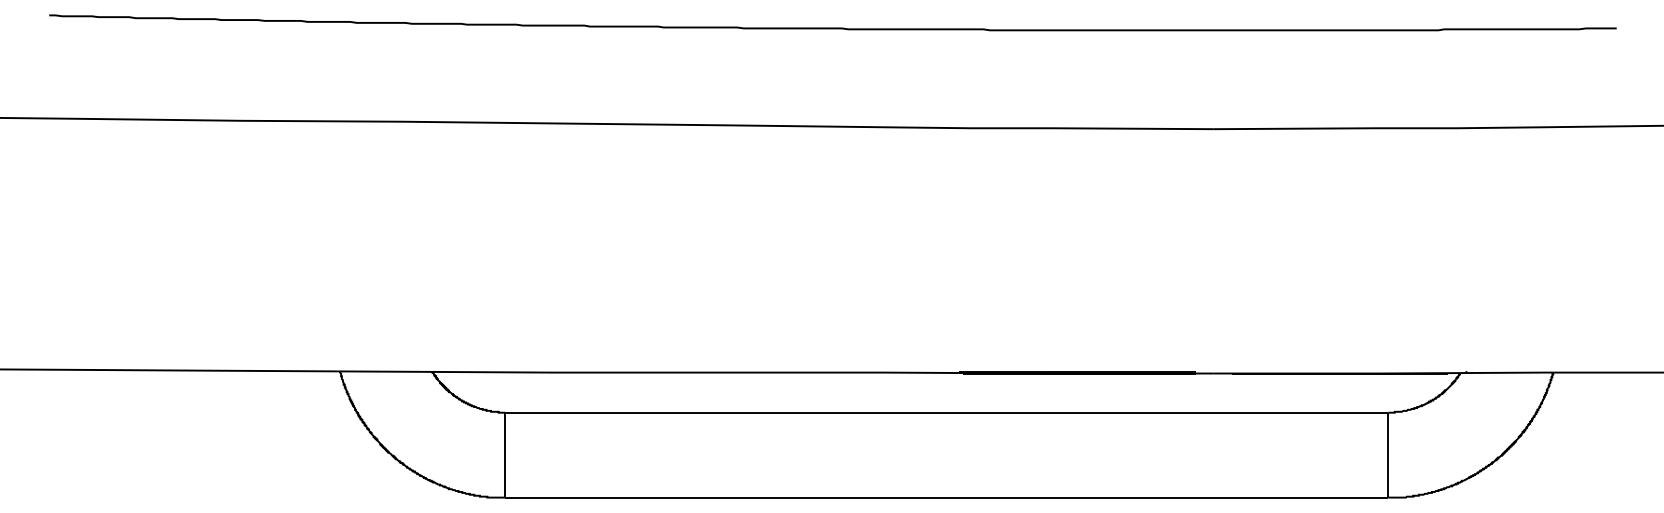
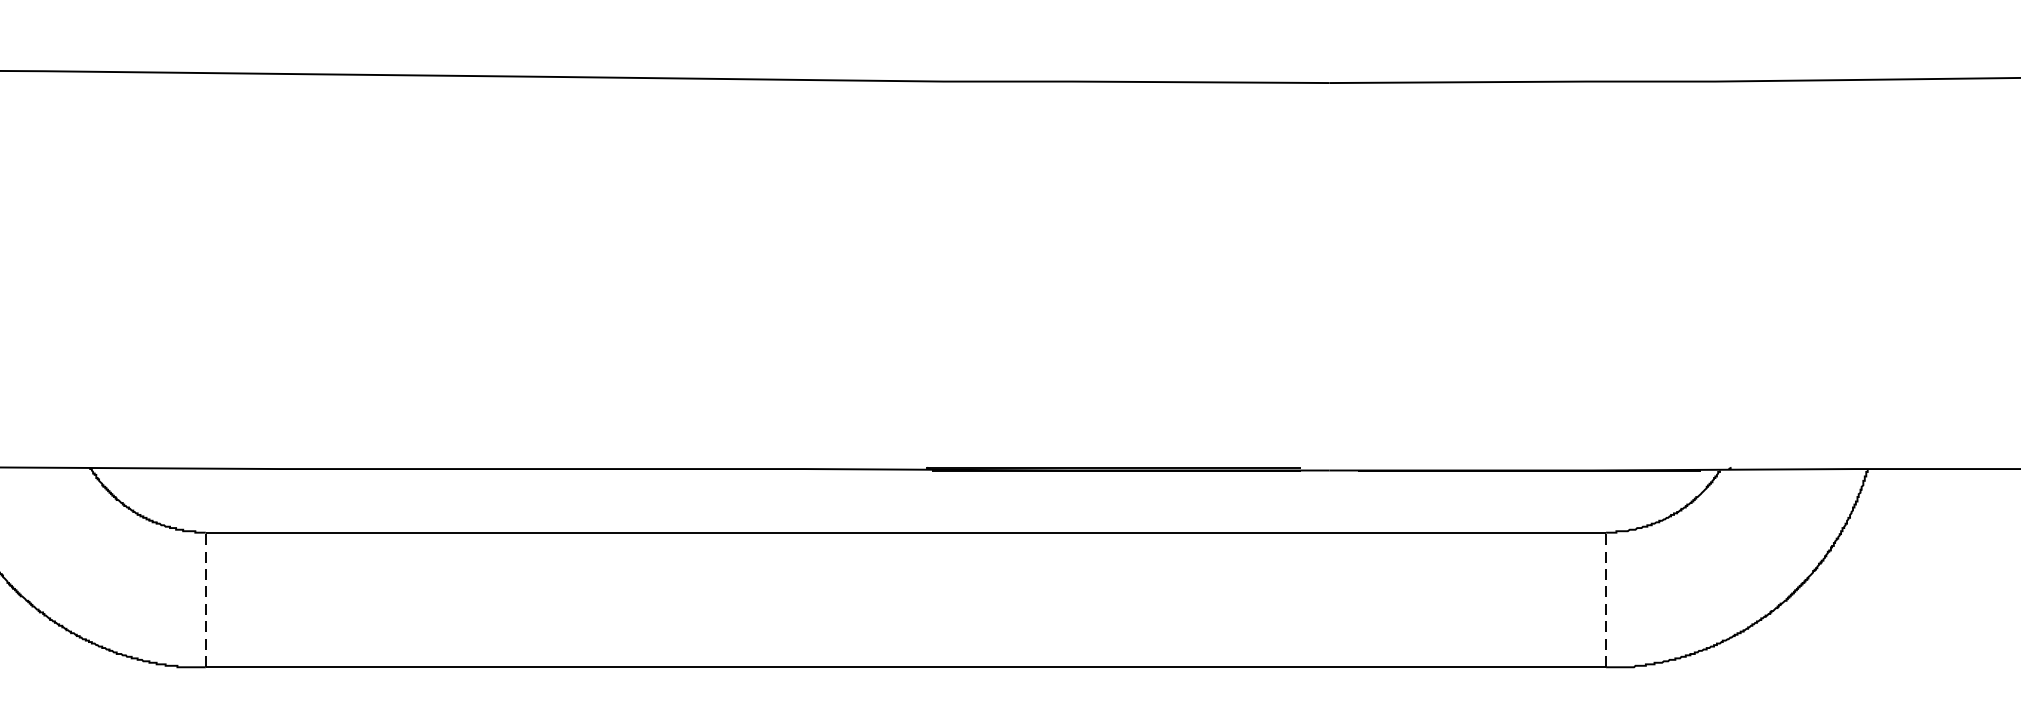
line: (505, 454) -> (206, 598), solid -> dashed
line: (1388, 454) -> (1606, 598), solid -> dashed

